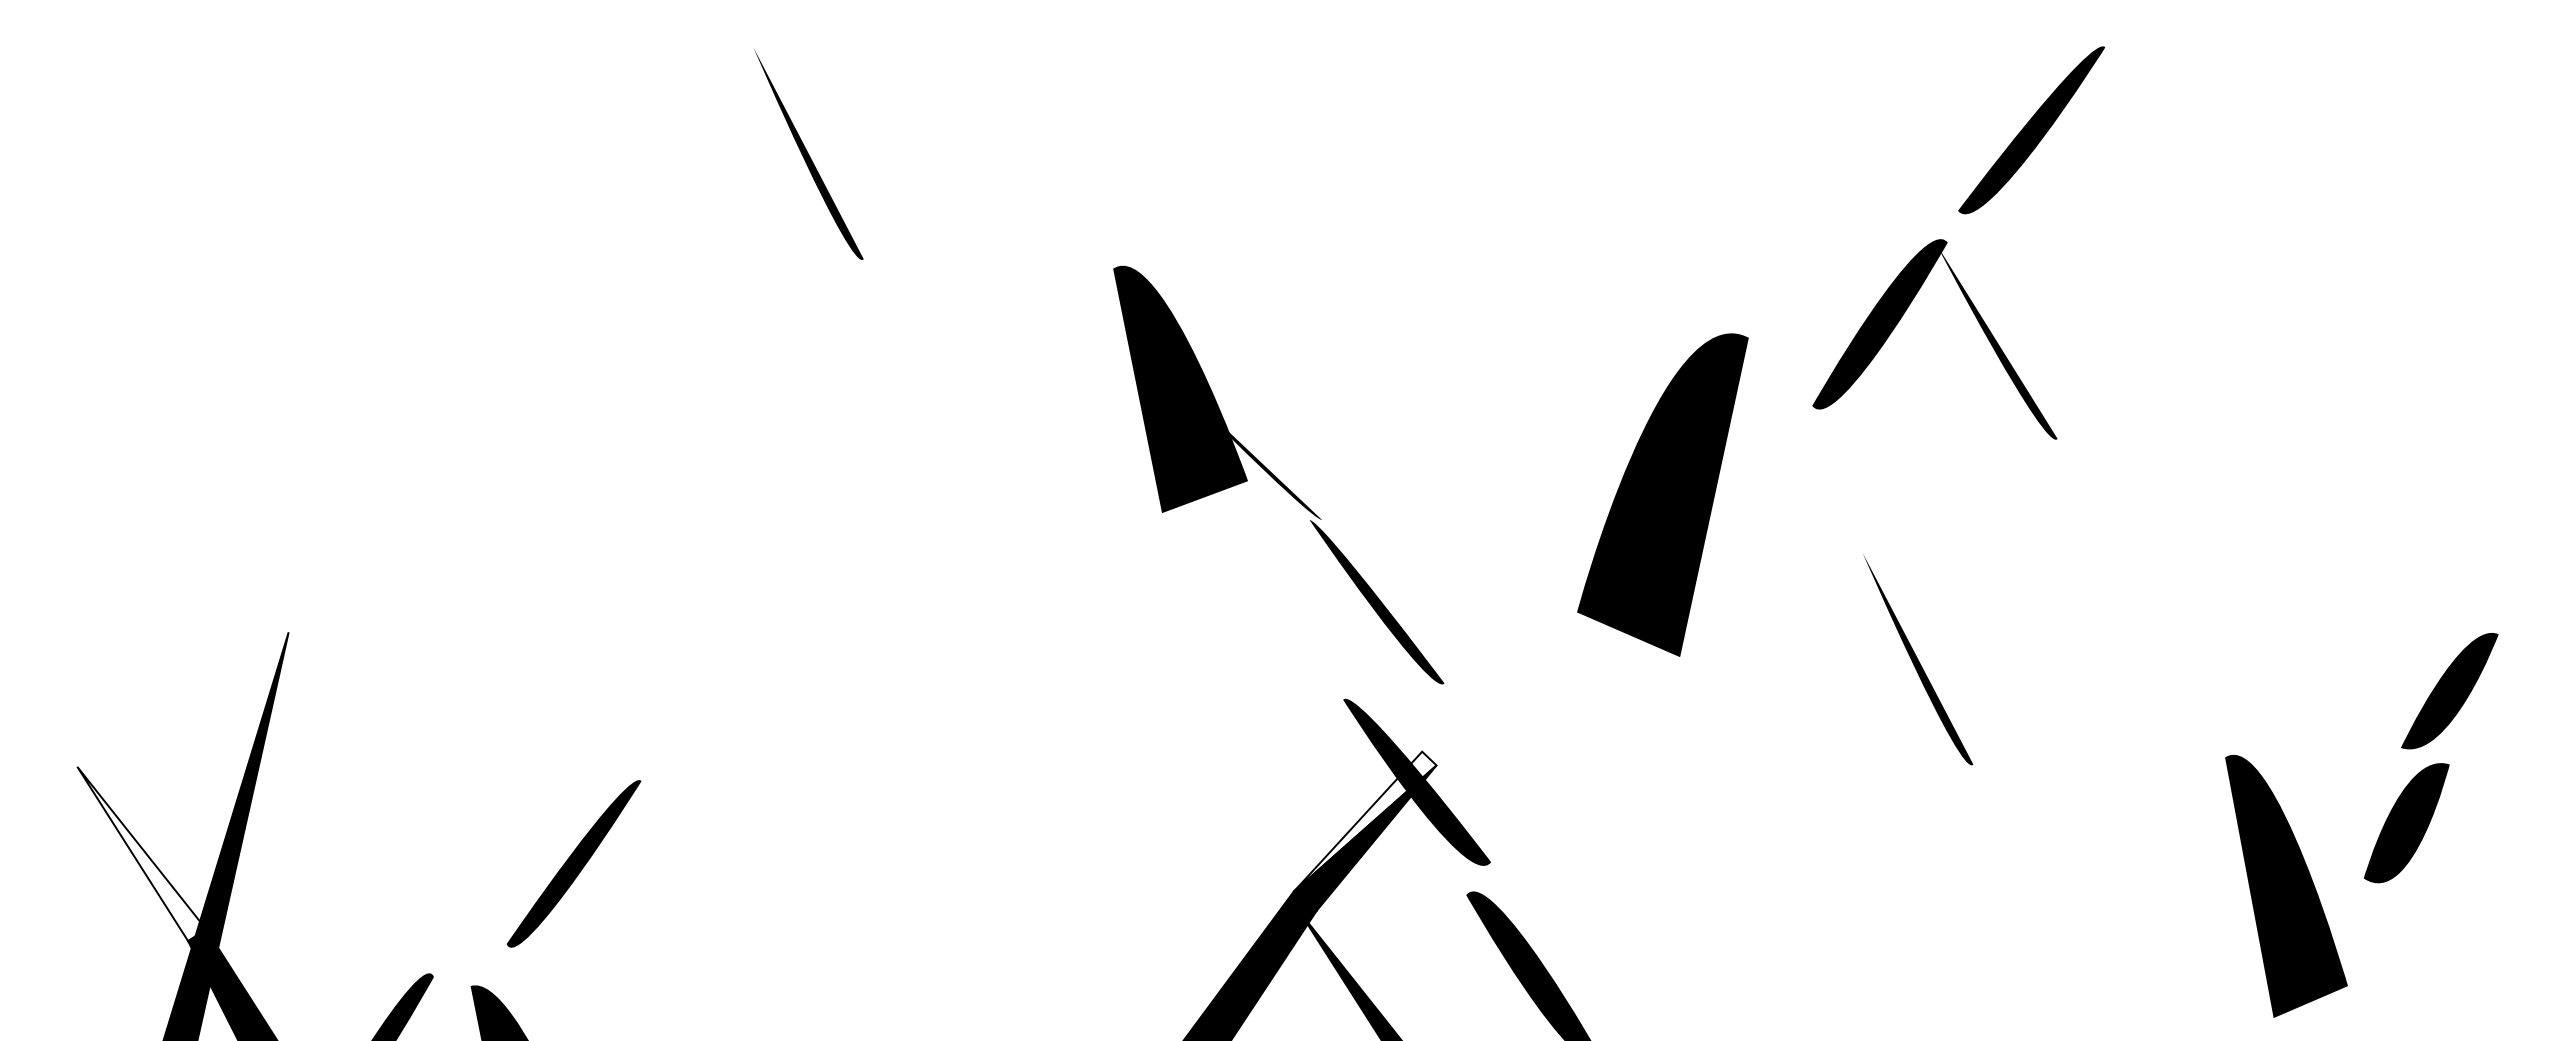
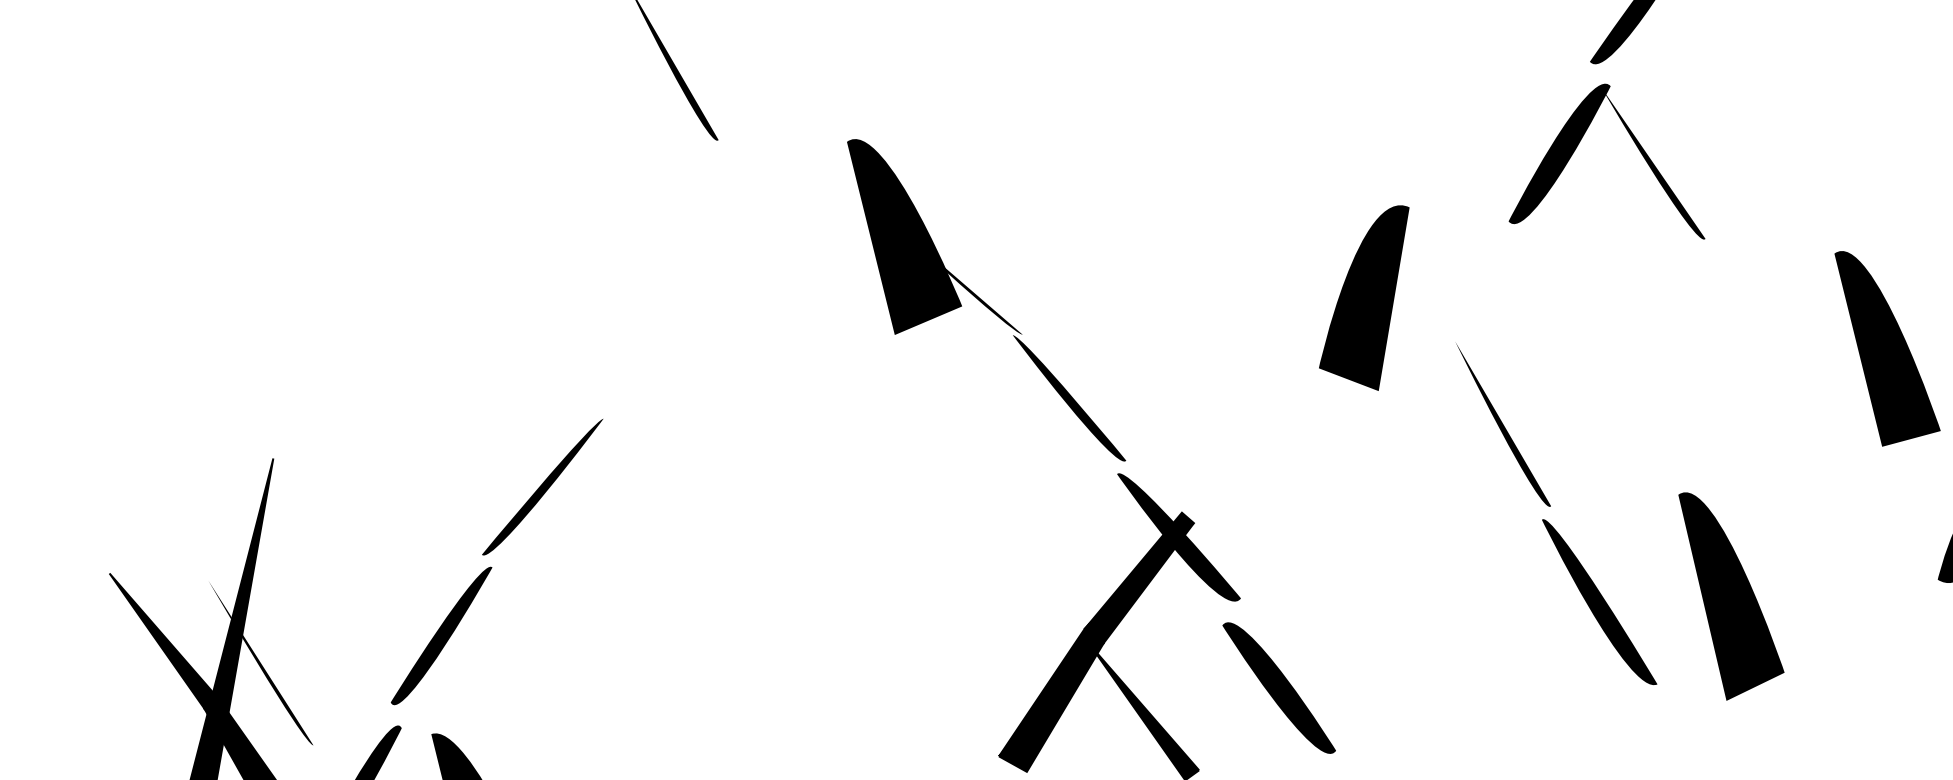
part: (1902, 317) -> (1577, 147), moved
part: (1278, 474) -> (986, 299), moved
part: (1662, 494) -> (1364, 298), size x0.71
fill: (2314, 585) -> (1887, 347), added
part: (1918, 659) -> (1503, 424), moved
fill: (624, 683) -> (543, 487), added
fill: (1364, 821) -> (1138, 570), added
fill: (141, 853) -> (163, 640), added
part: (573, 863) -> (441, 635), moved
part: (2286, 885) -> (1731, 594), moved
fill: (261, 887) -> (260, 663), added
fill: (1939, 887) -> (1599, 602), added

